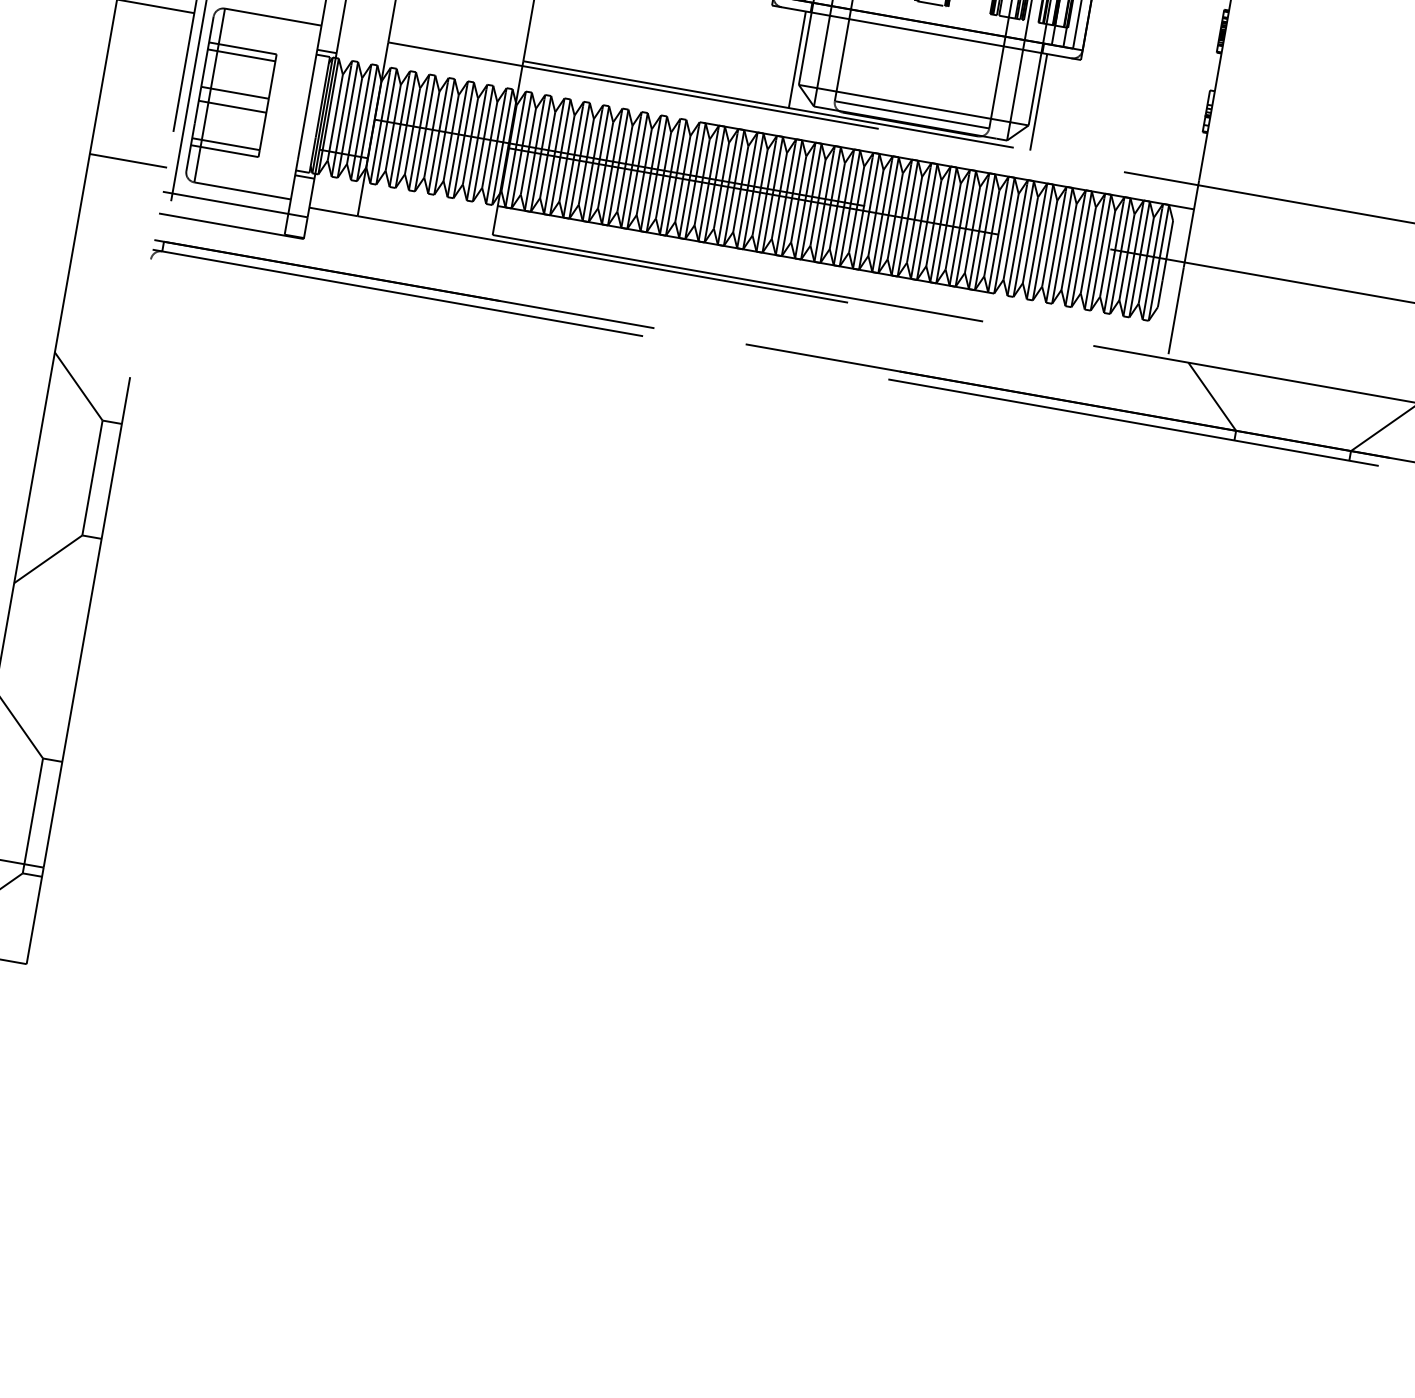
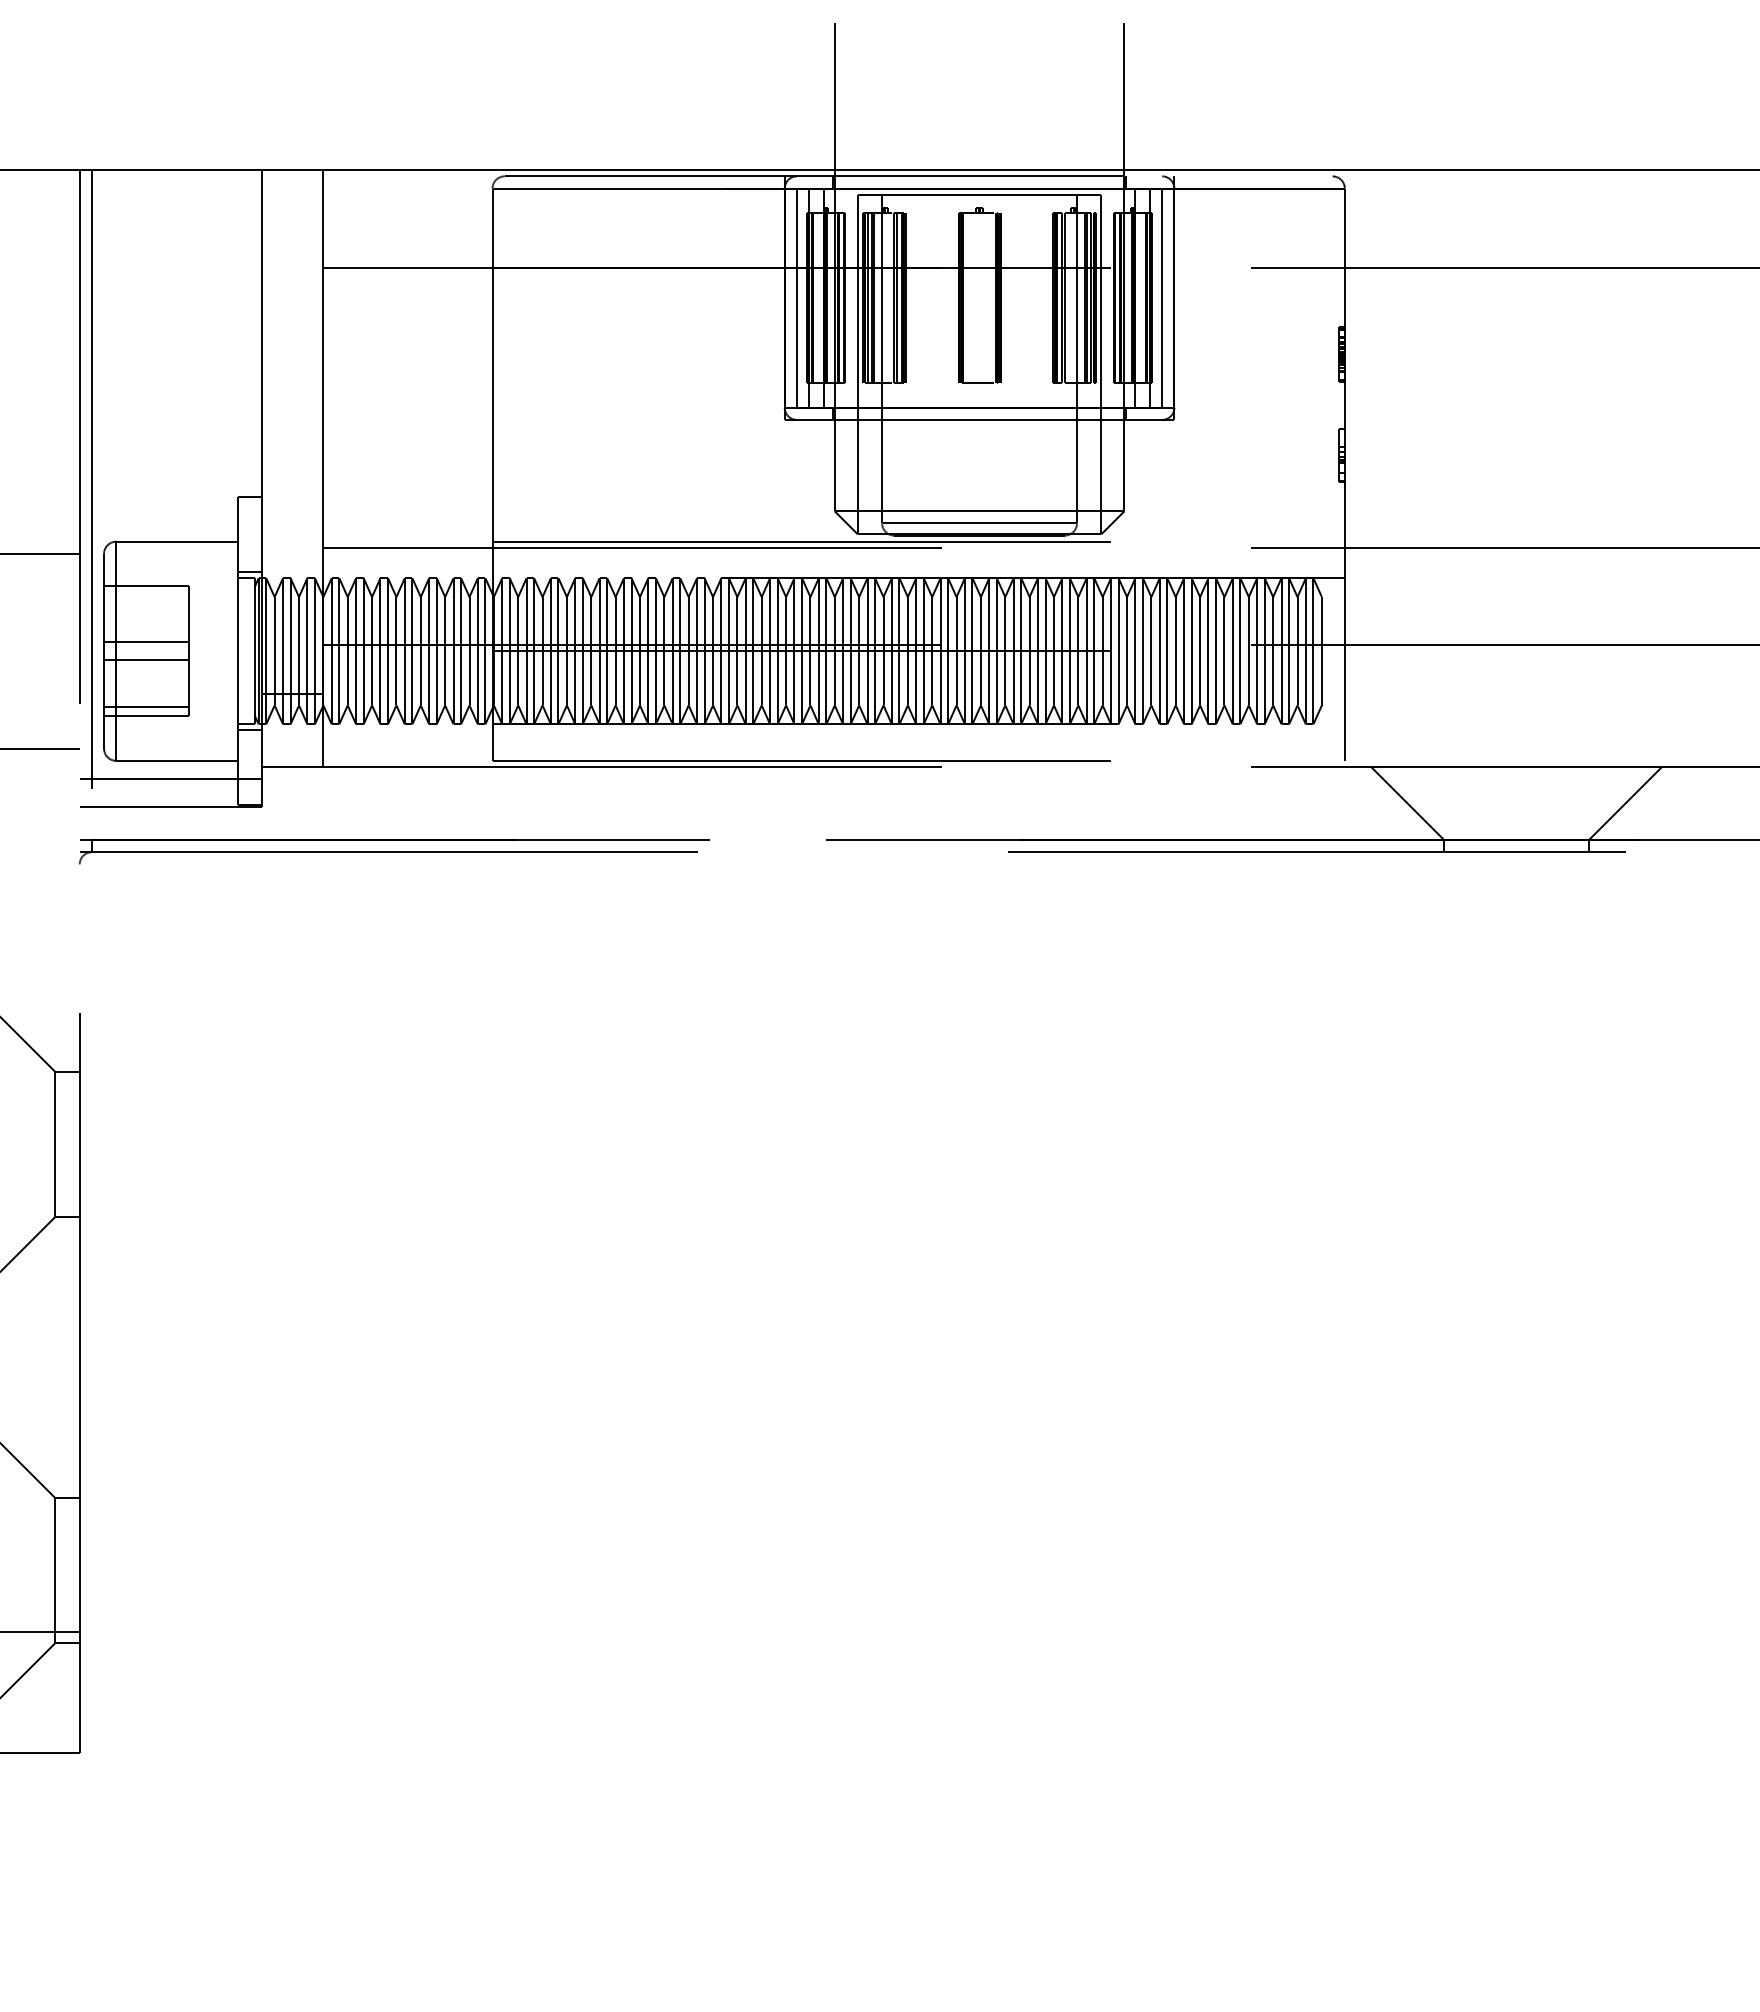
line: (241, 55) -> (146, 595), removed
line: (797, 59) -> (827, 480), removed
line: (1038, 102) -> (1131, 480), removed

